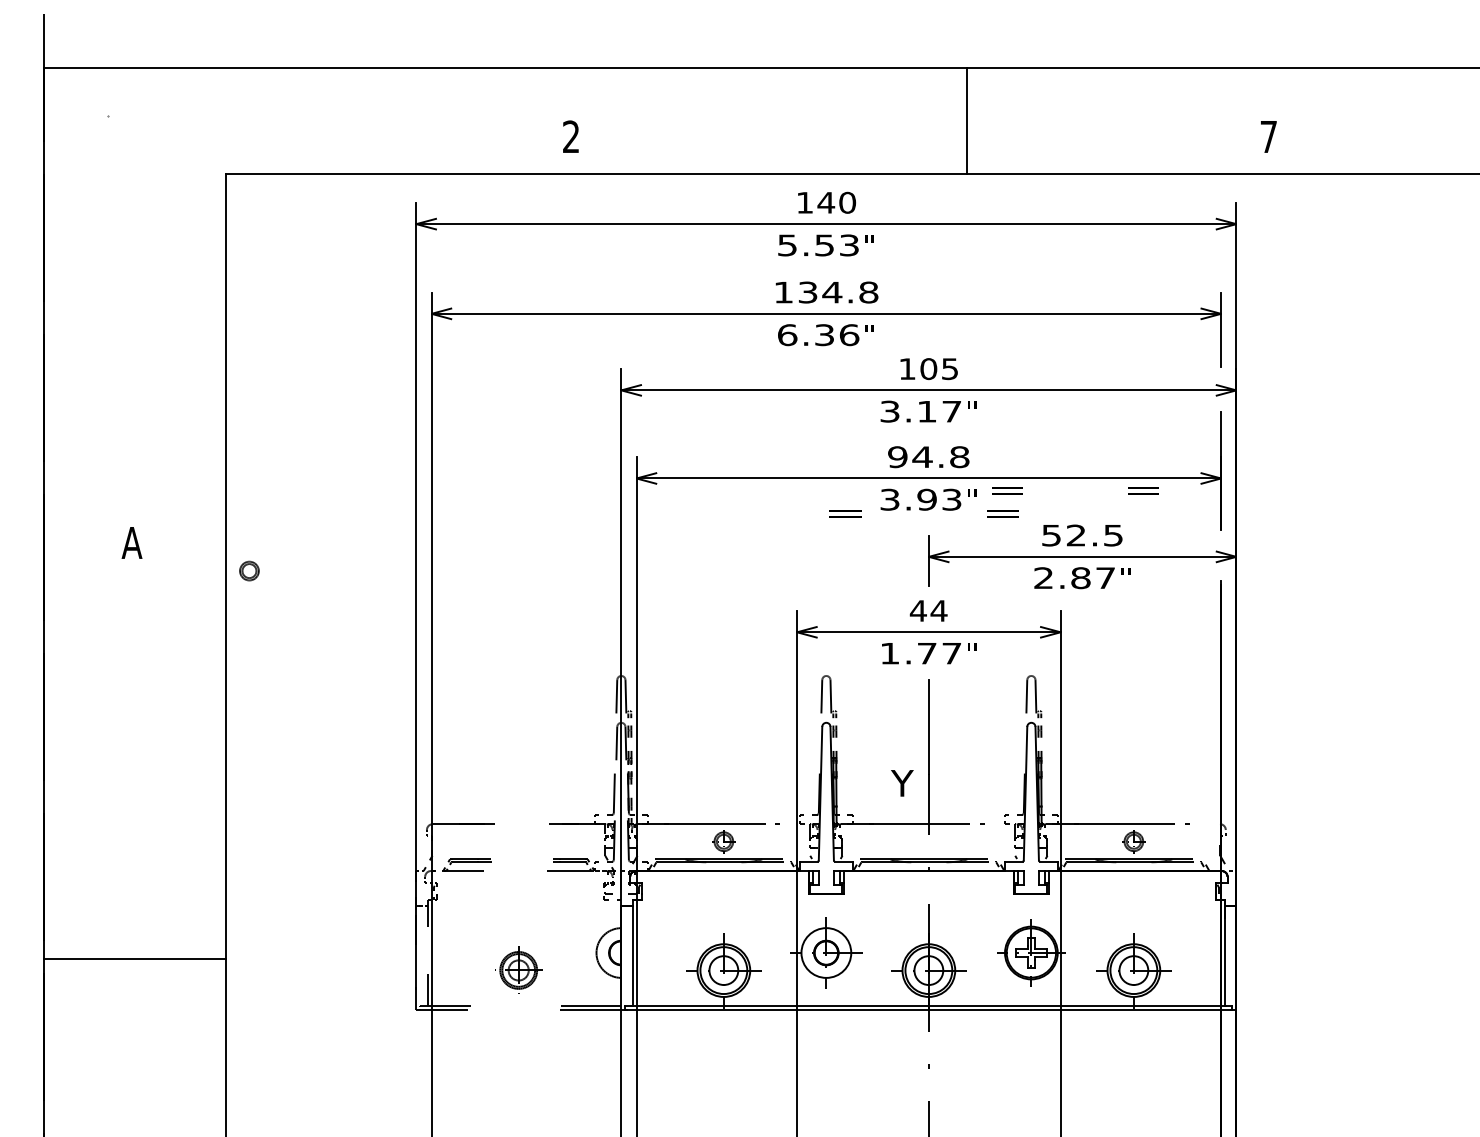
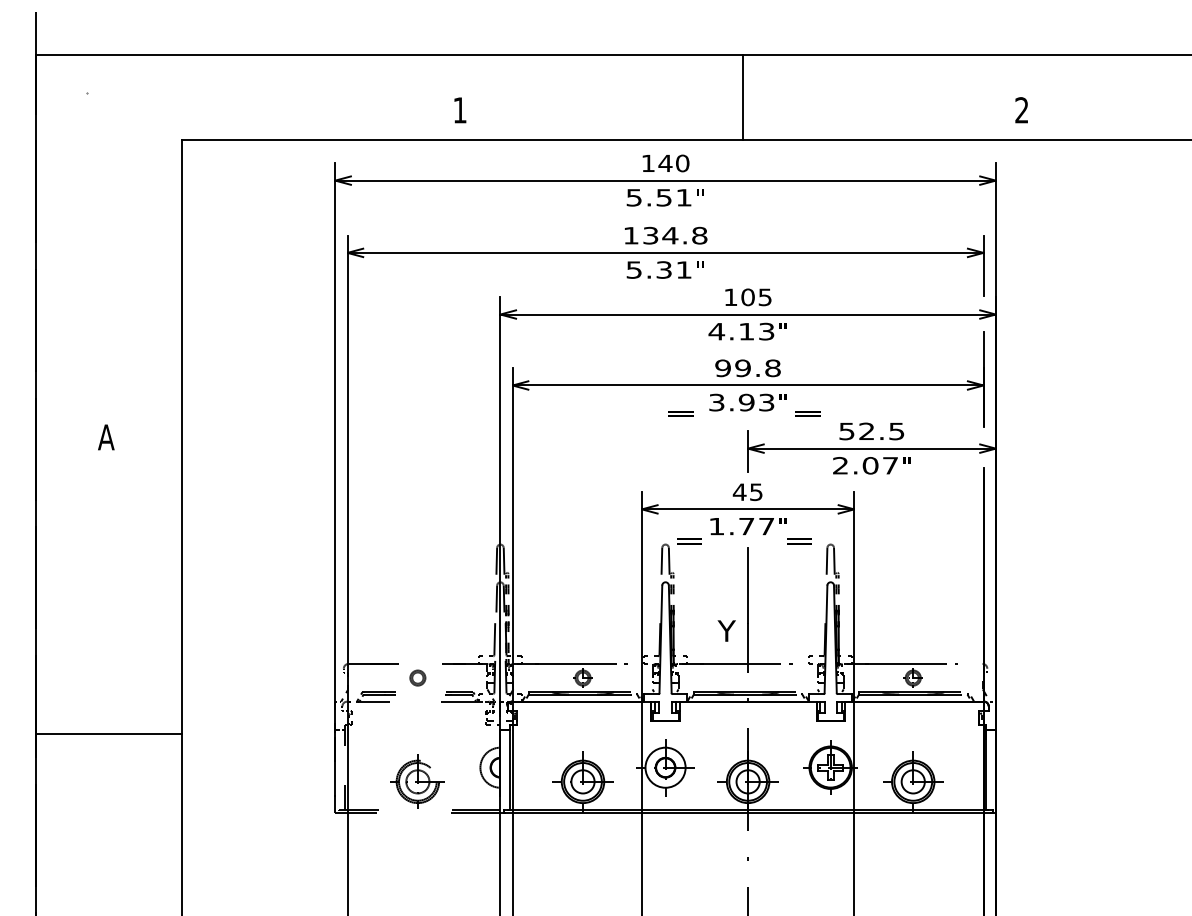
line: (966, 120) -> (743, 97), moved
text: (570, 137) -> (459, 110), 2 -> 1
text: (1268, 137) -> (1021, 110), 7 -> 2
text: (848, 245) -> (683, 197), 5.53 -> 5.51
text: (818, 334) -> (659, 269), 6.36 -> 5.31
text: (920, 411) -> (741, 331), 3.17 -> 4.13
text: (921, 457) -> (742, 368), 94.8 -> 99.8
text: (1075, 490) -> (744, 541), moved
part: (248, 570) -> (417, 677), moved
text: (1080, 577) -> (870, 465), 2.87 -> 2.07
text: (939, 611) -> (756, 492), 44 -> 45
line: (134, 958) -> (108, 734), moved
part: (518, 970) -> (417, 781), size x1.43

